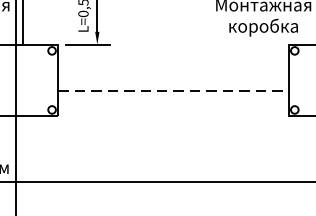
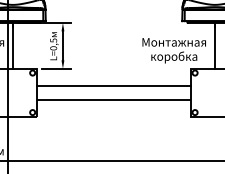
line: (172, 70) -> (113, 86), added
line: (174, 91) -> (114, 100), dashed -> solid

